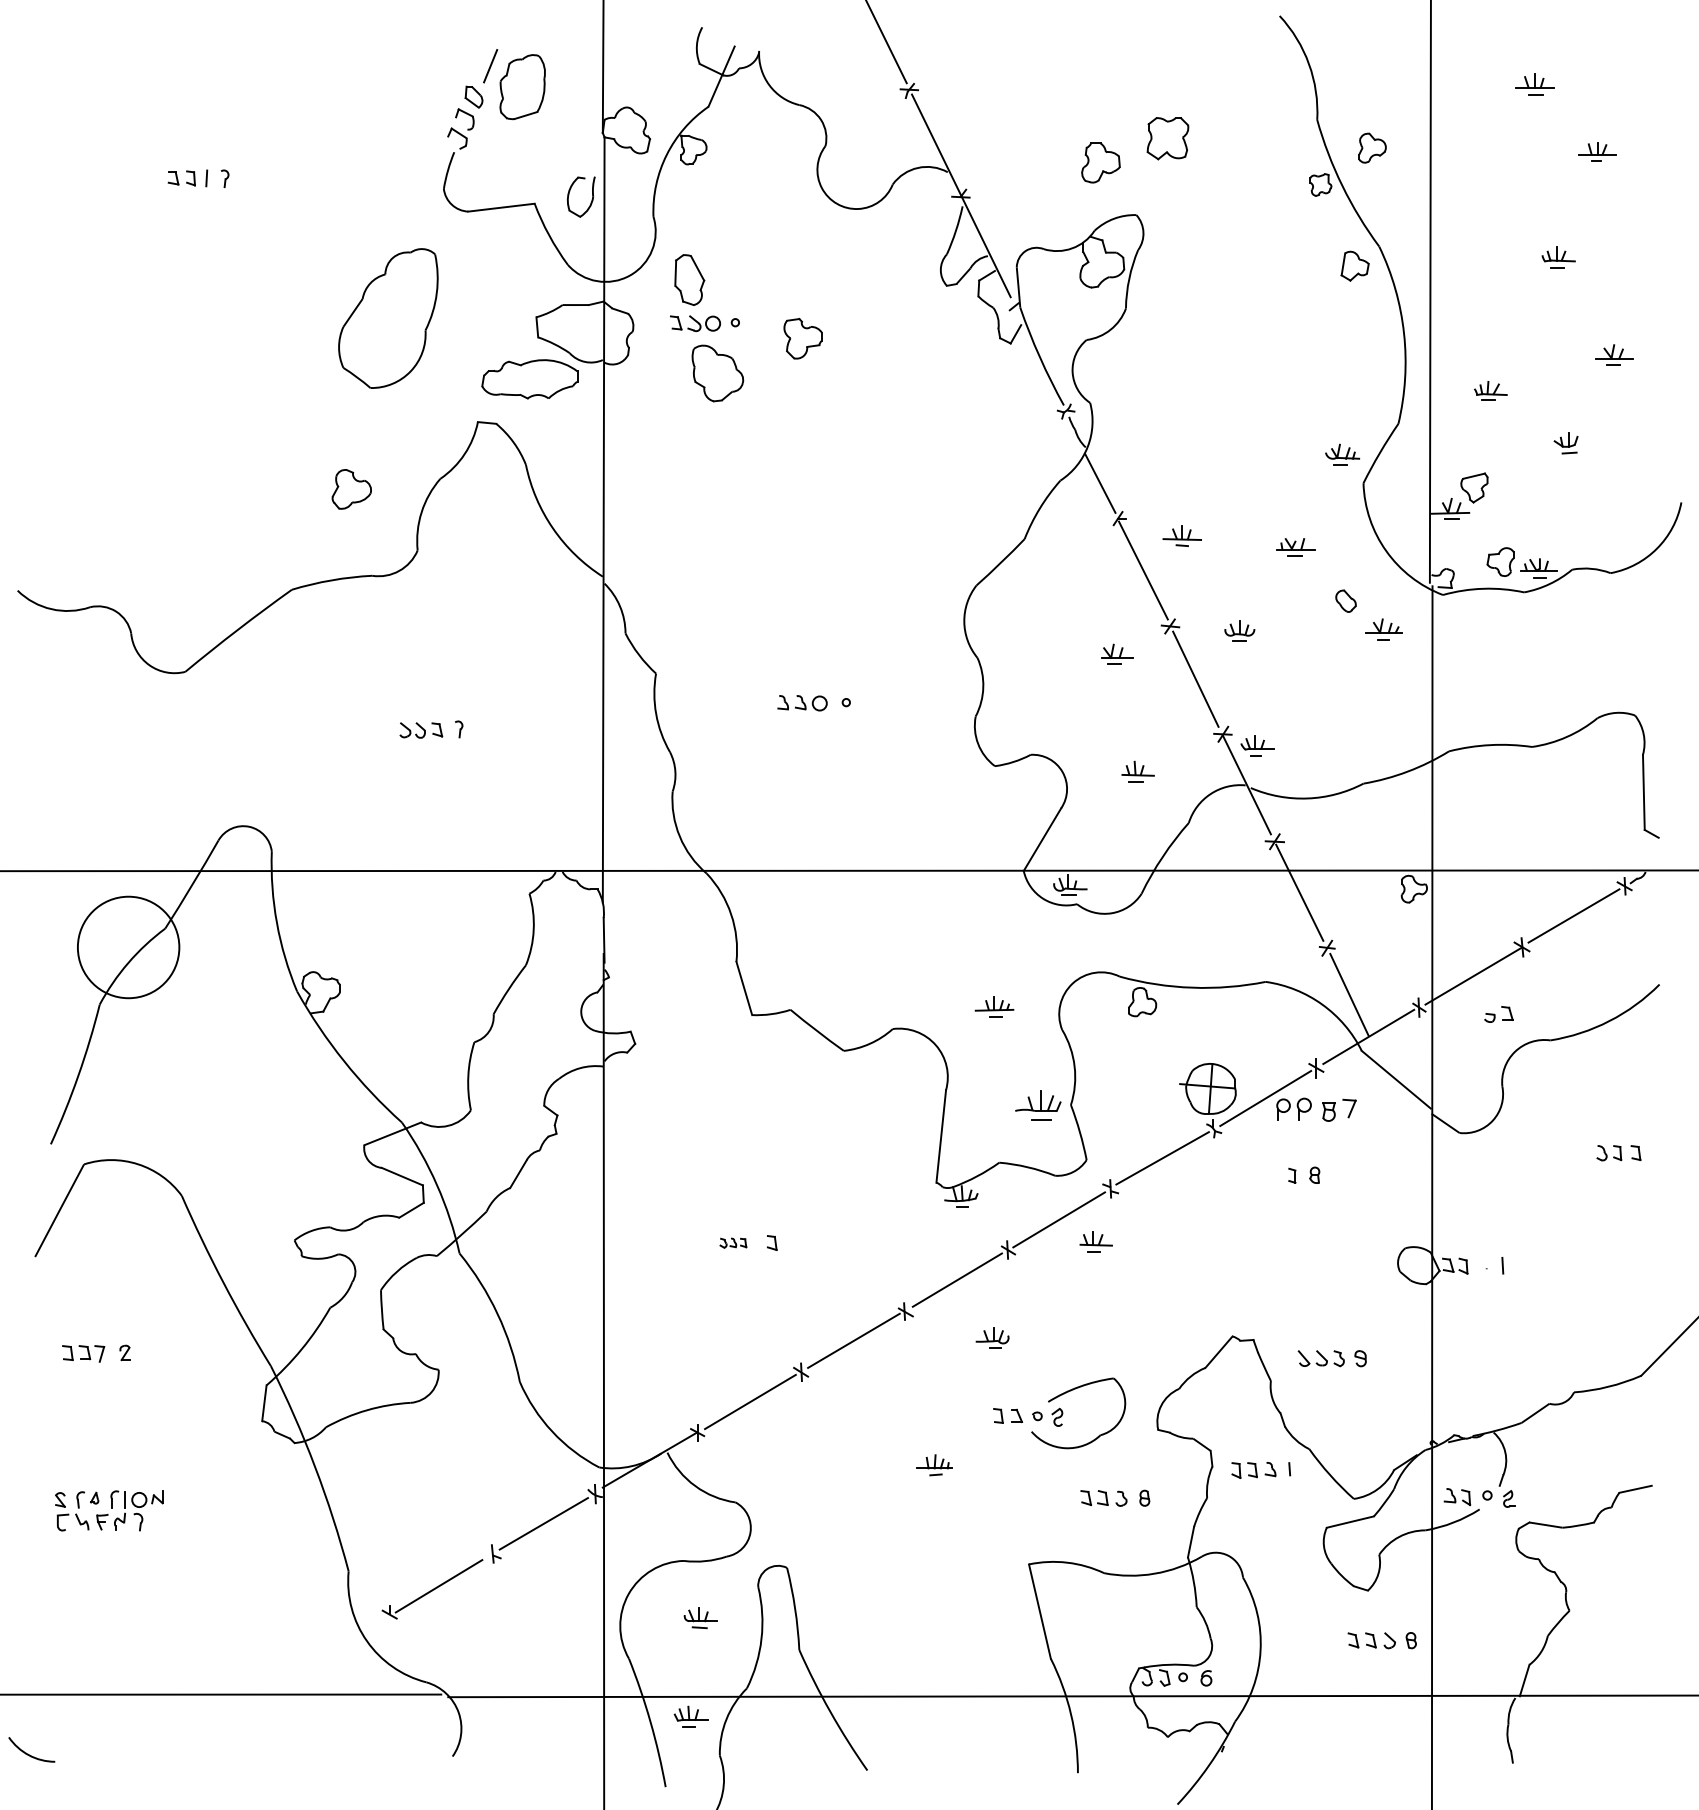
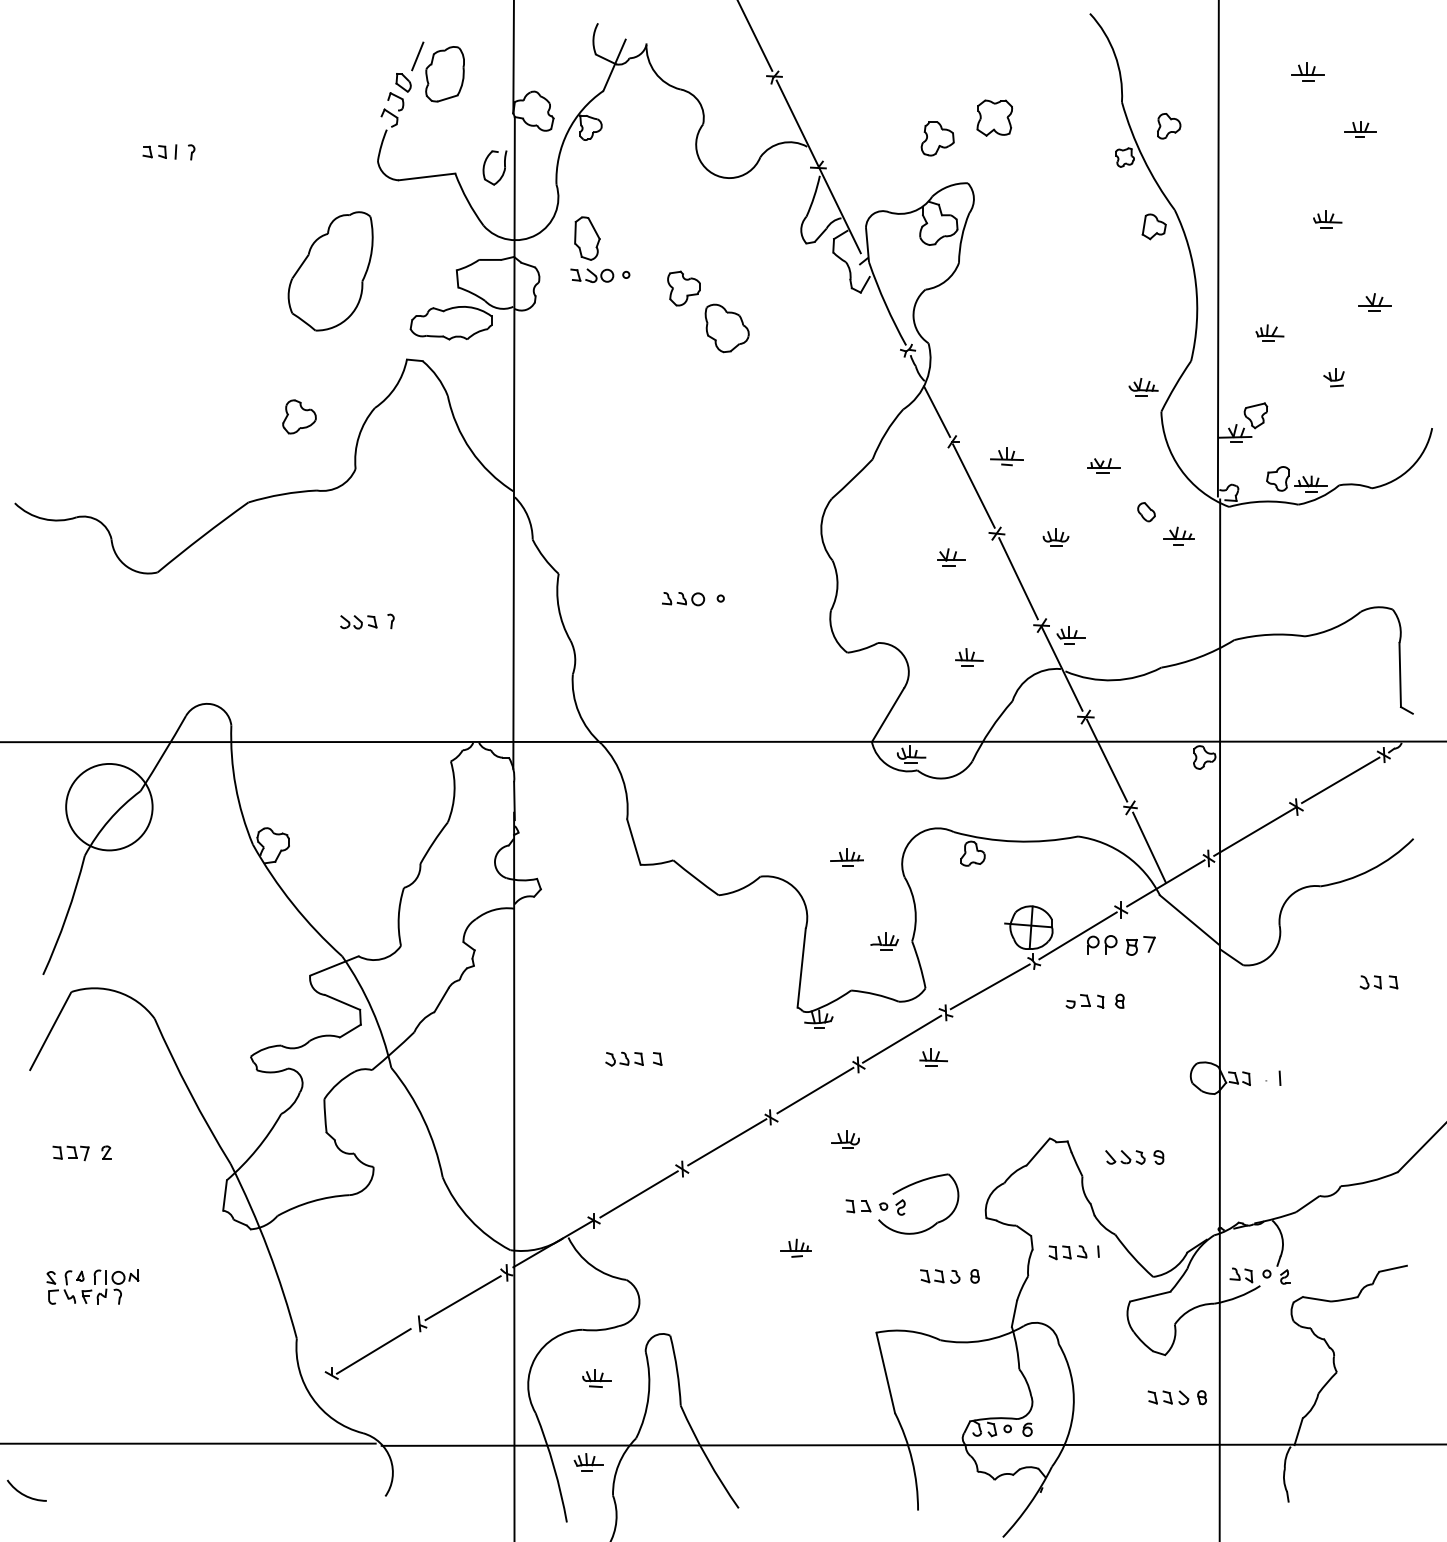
part: (717, 373) -> (726, 328), moved
part: (1498, 1014) -> (1077, 1001), moved
part: (1038, 1105) -> (884, 941), size x0.71
part: (733, 1242) -> (624, 1058), size x1.67

